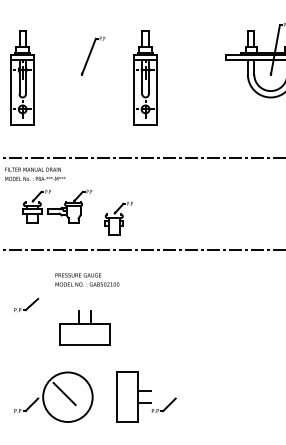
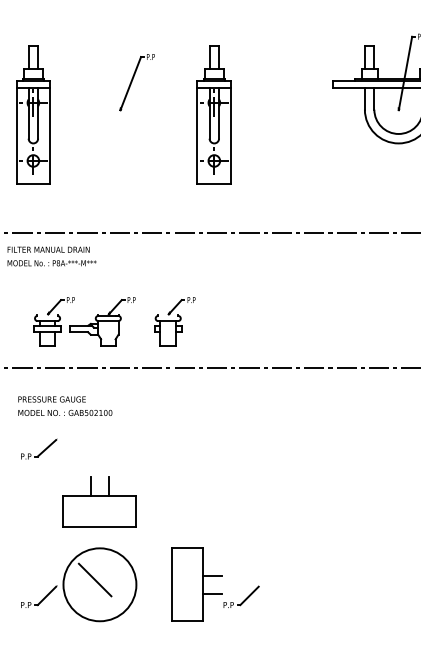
part: (57, 206) -> (84, 321), moved
text: (87, 279) -> (65, 405), moved
part: (84, 327) -> (99, 501), moved

